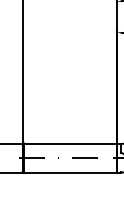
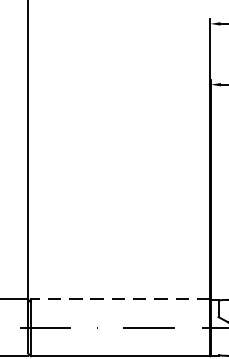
line: (70, 143) -> (120, 299), solid -> dashed

